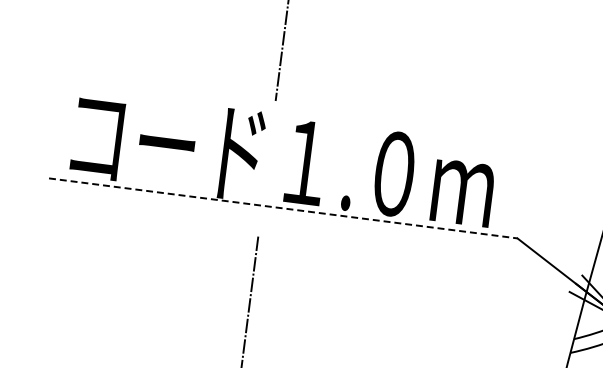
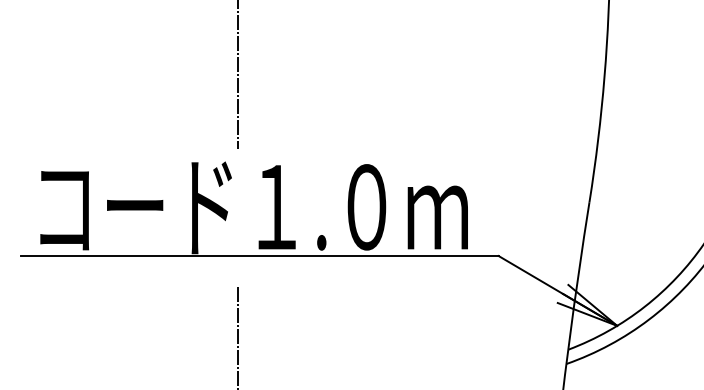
line: (282, 207) -> (259, 255), dashed -> solid

